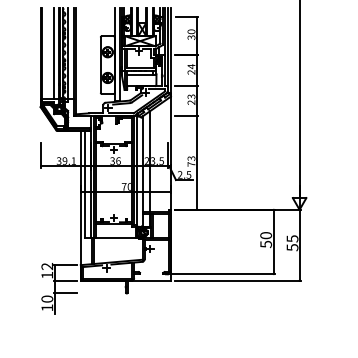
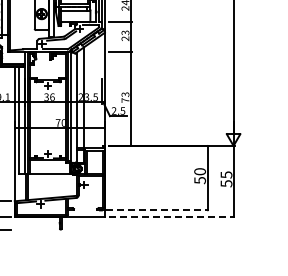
line: (223, 274) -> (157, 210), solid -> dashed
line: (238, 280) -> (172, 216), solid -> dashed

